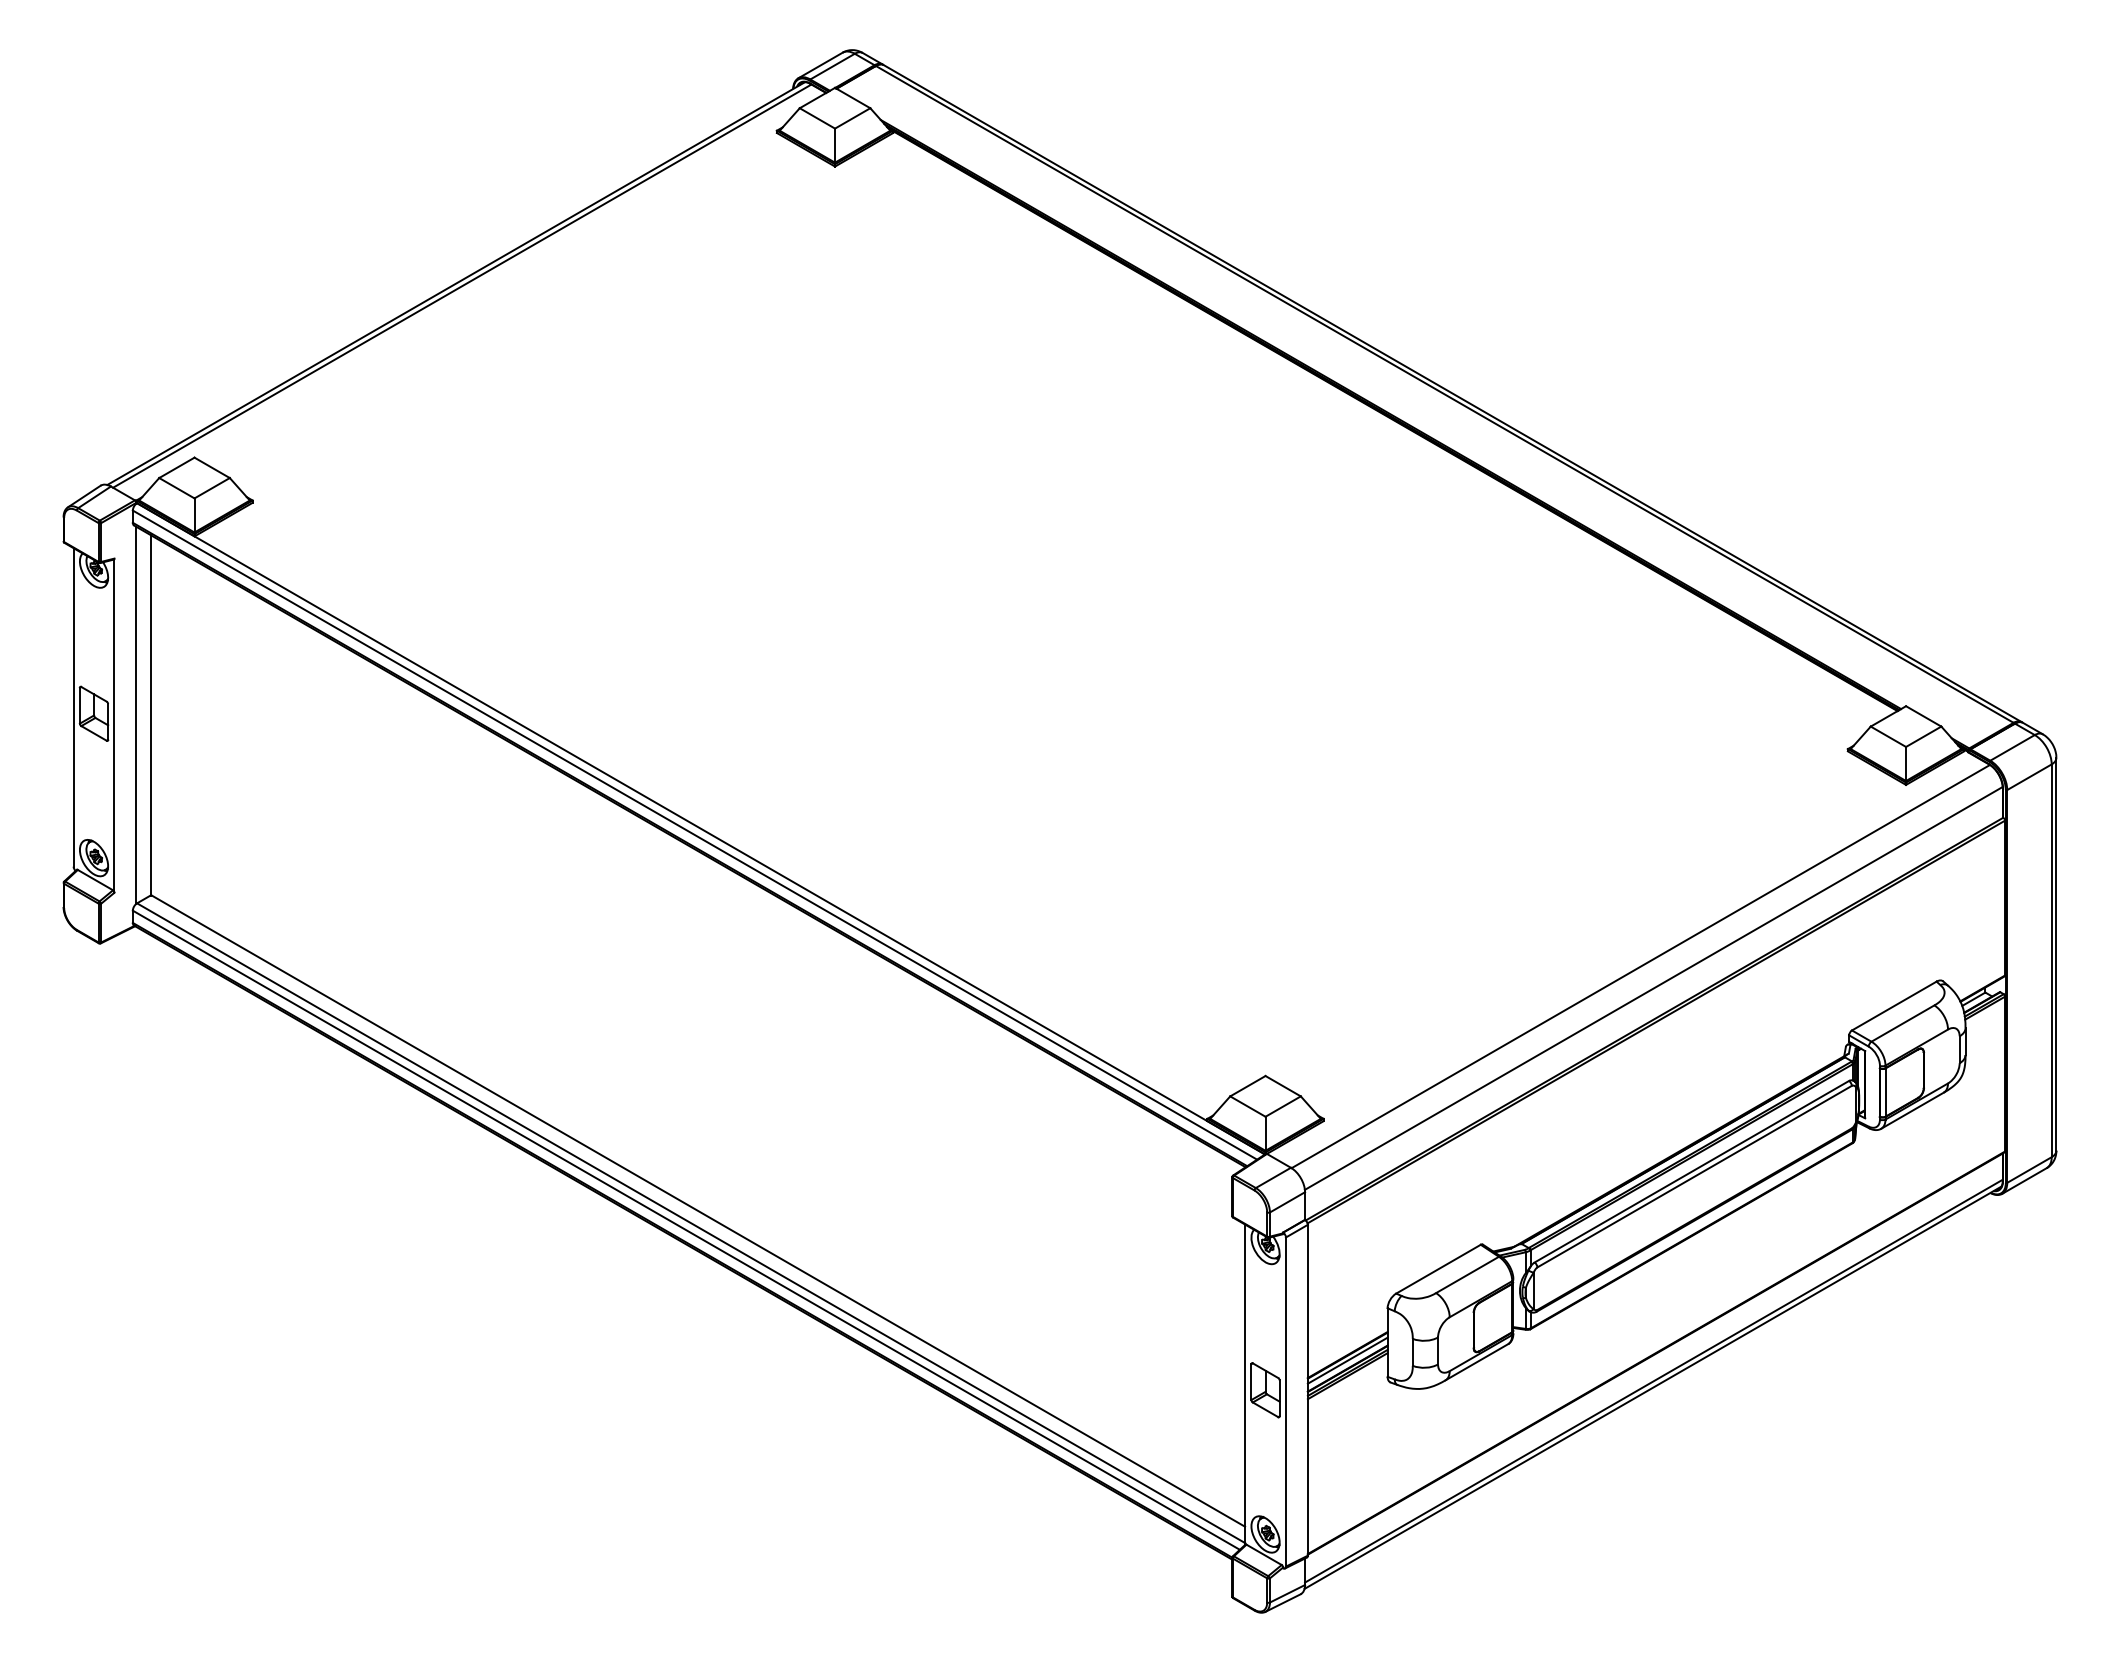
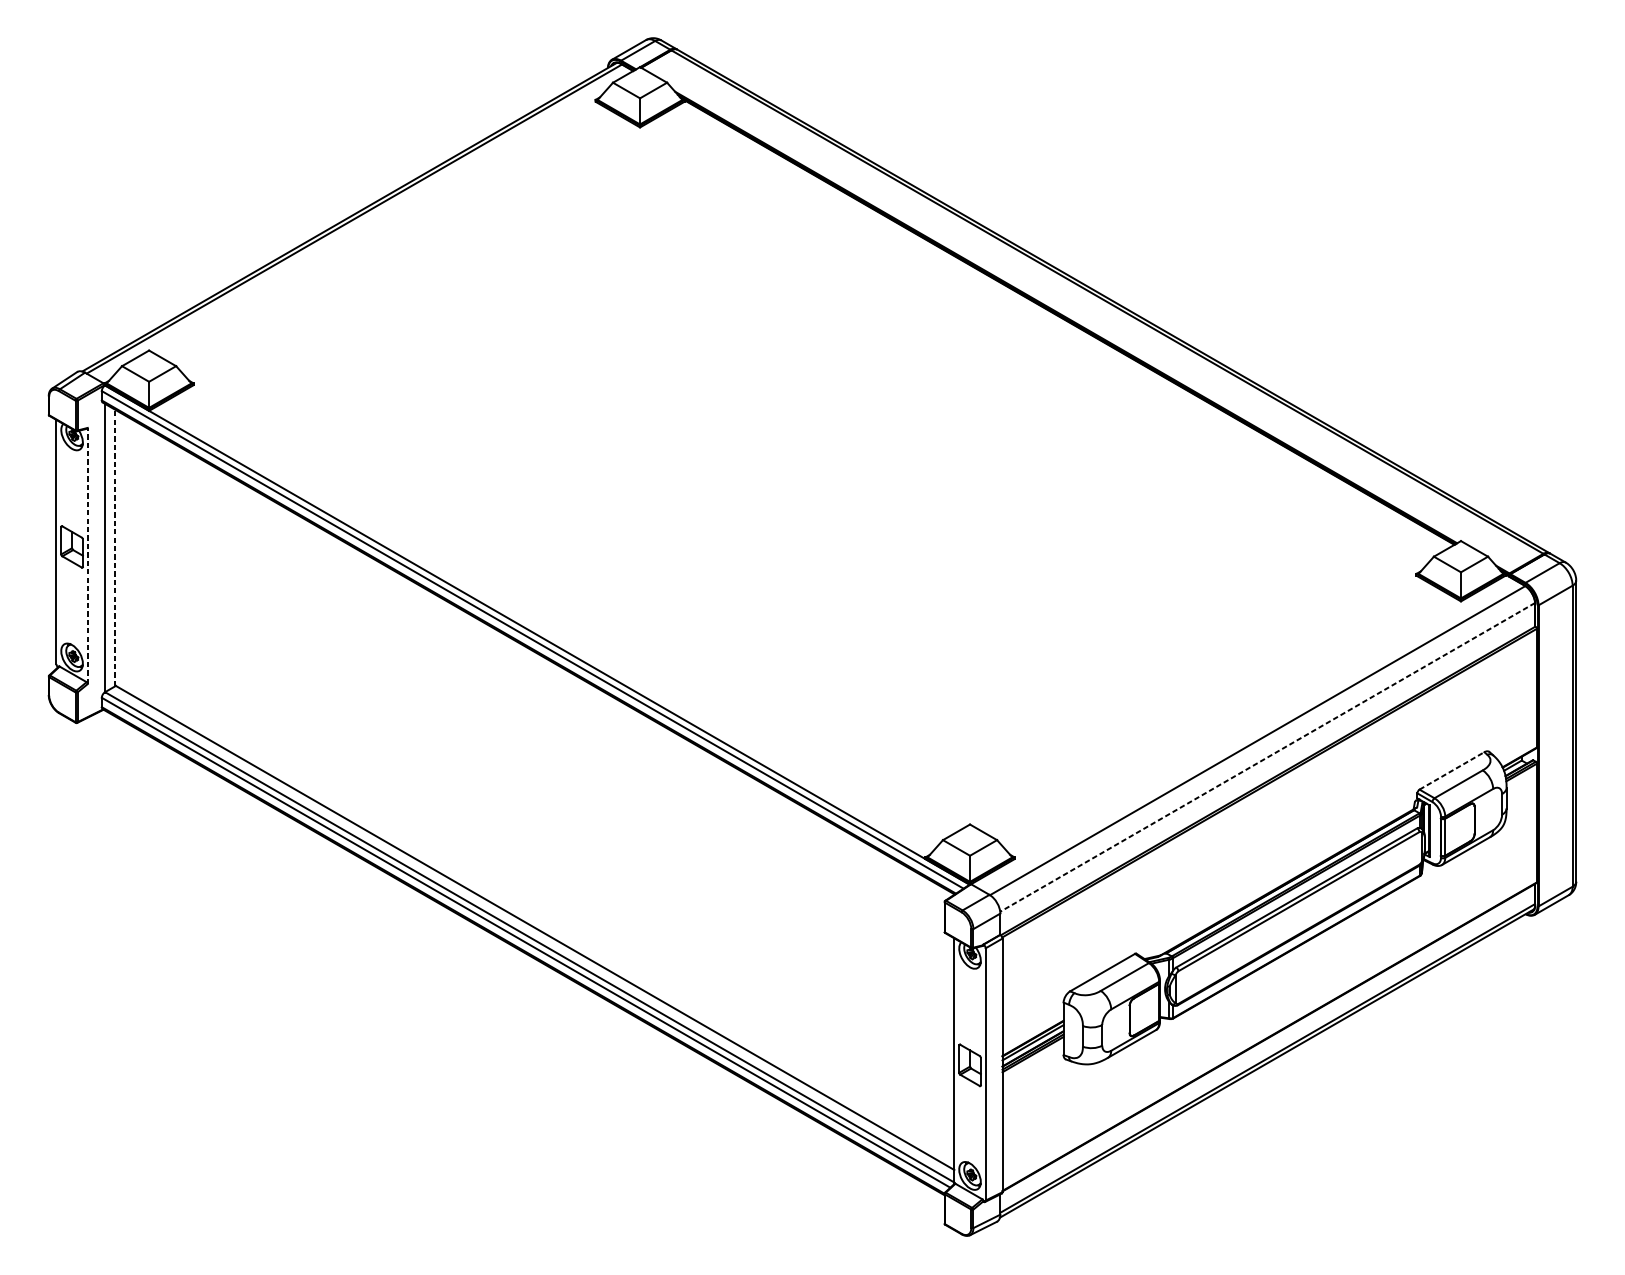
line: (150, 714) -> (115, 547), solid -> dashed
line: (114, 725) -> (87, 555), solid -> dashed
line: (1653, 988) -> (1267, 757), solid -> dashed
line: (1894, 1006) -> (1452, 771), solid -> dashed

